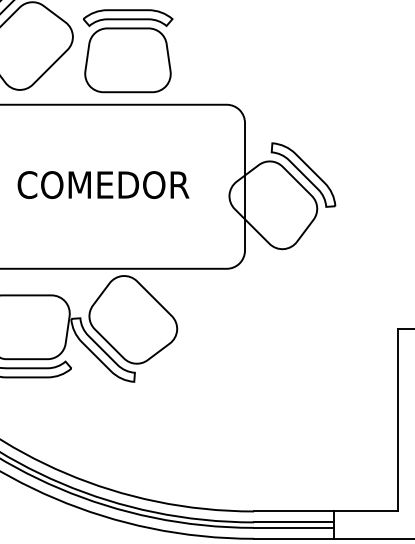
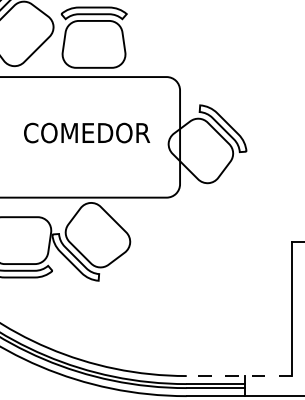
text: (104, 184) -> (87, 132), moved
line: (325, 512) -> (239, 376), solid -> dashed

